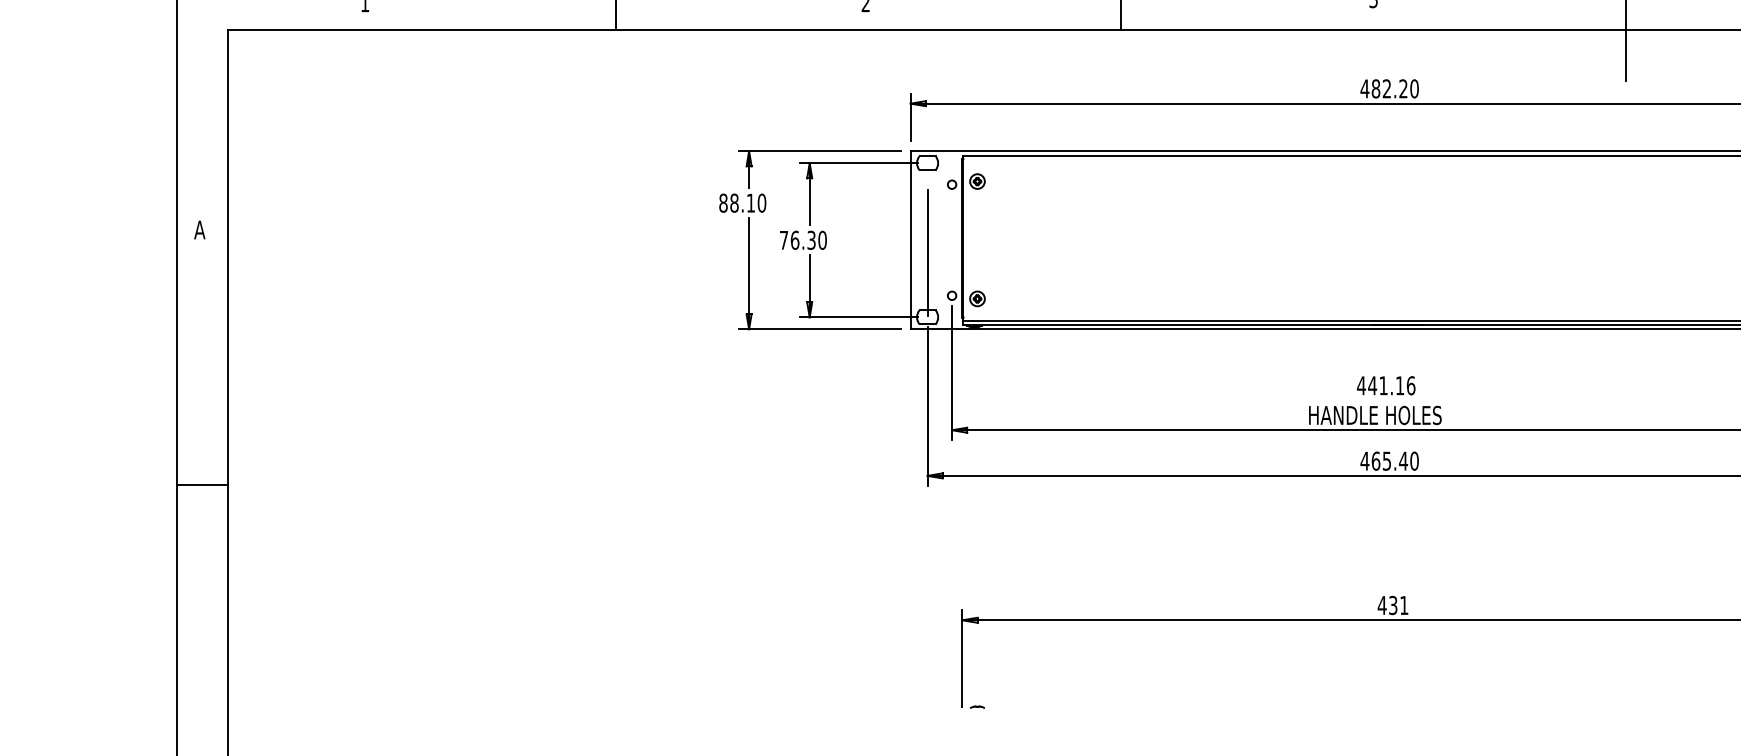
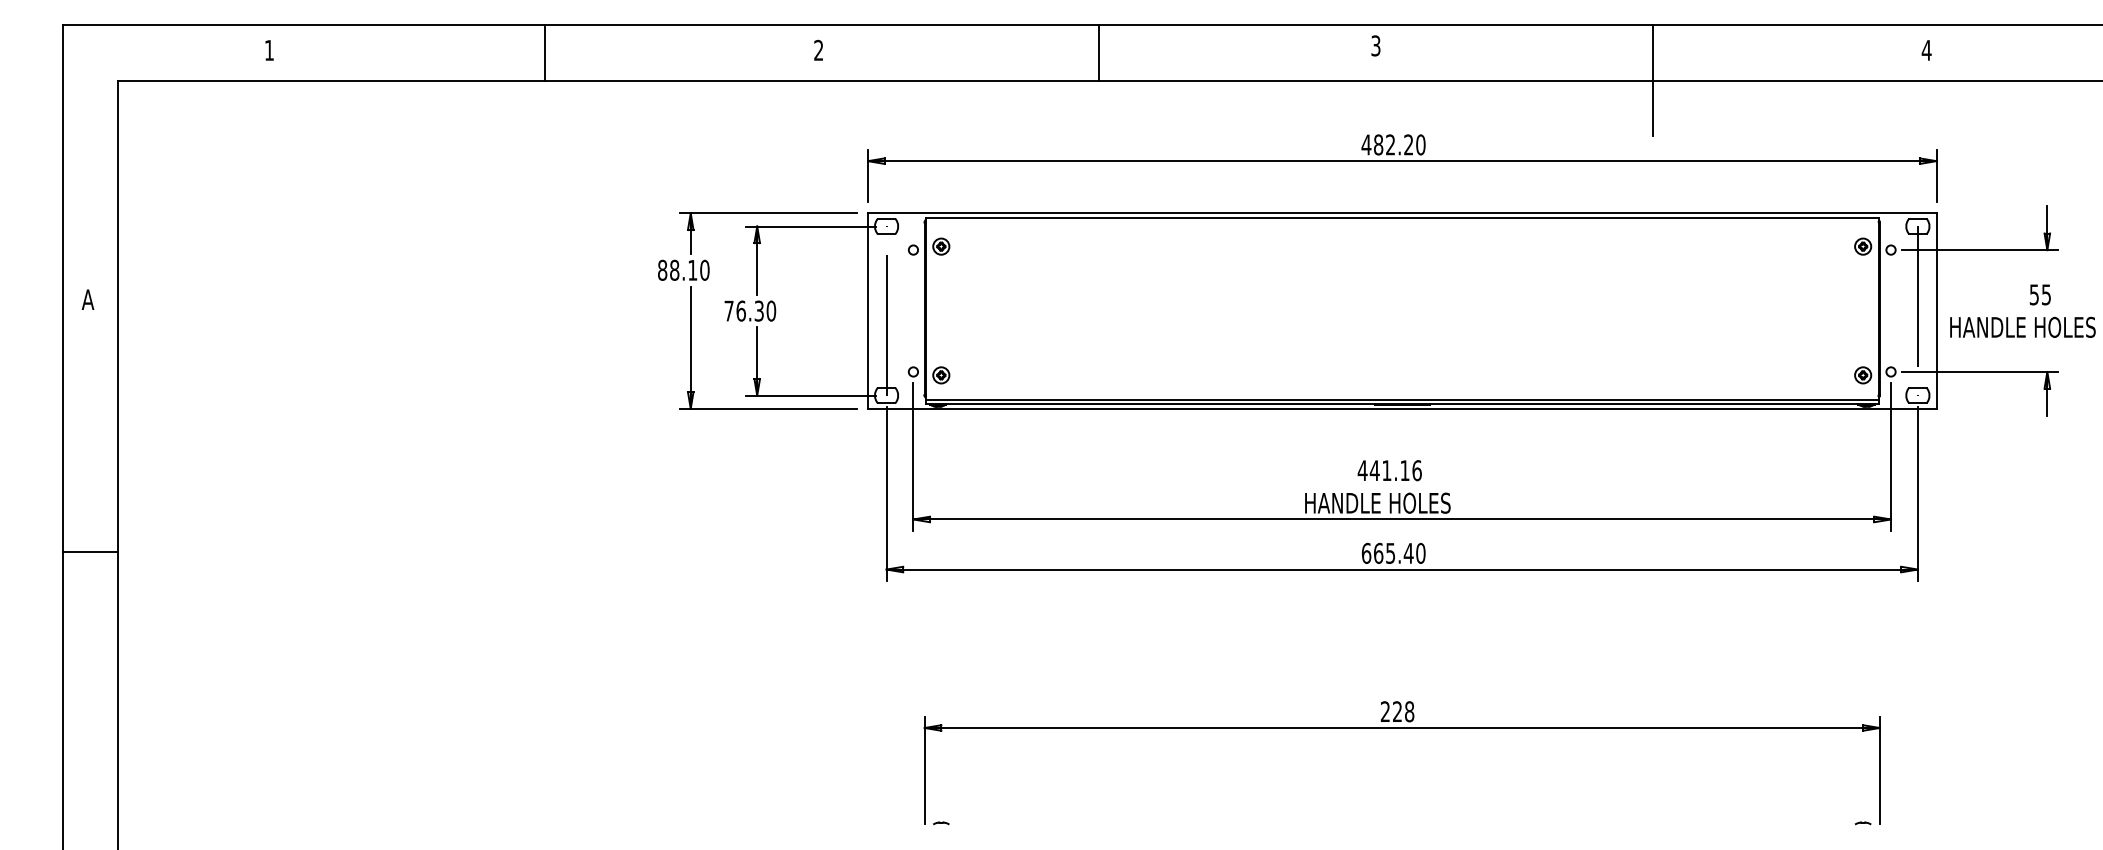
text: (1364, 460) -> (1366, 552), 465.40 -> 665.40
line: (202, 484) -> (90, 552), moved
text: (1393, 605) -> (1397, 711), 431 -> 228

